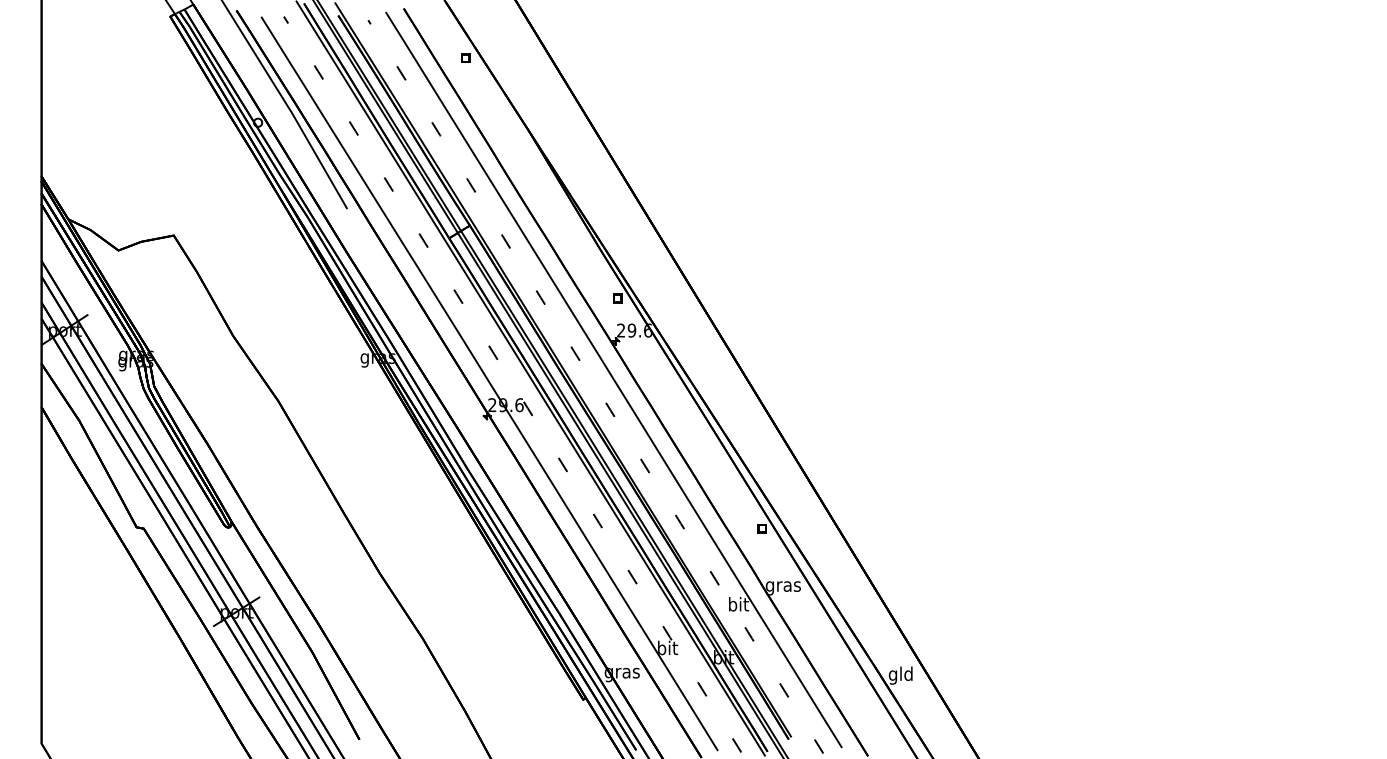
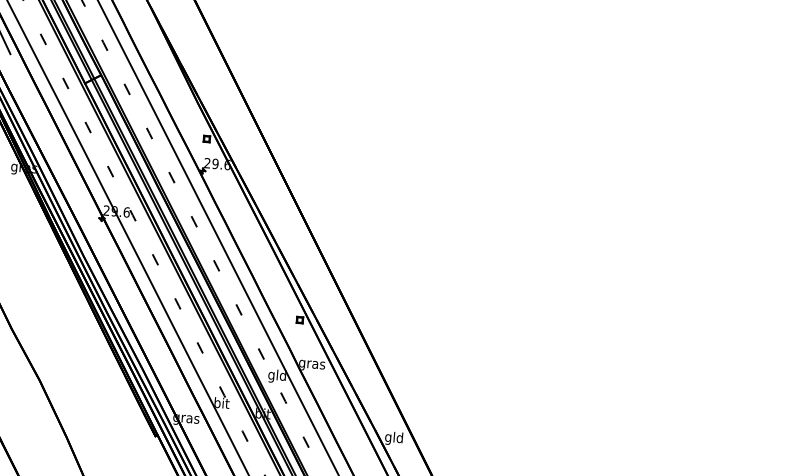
text: (738, 606) -> (277, 376), bit -> gld

